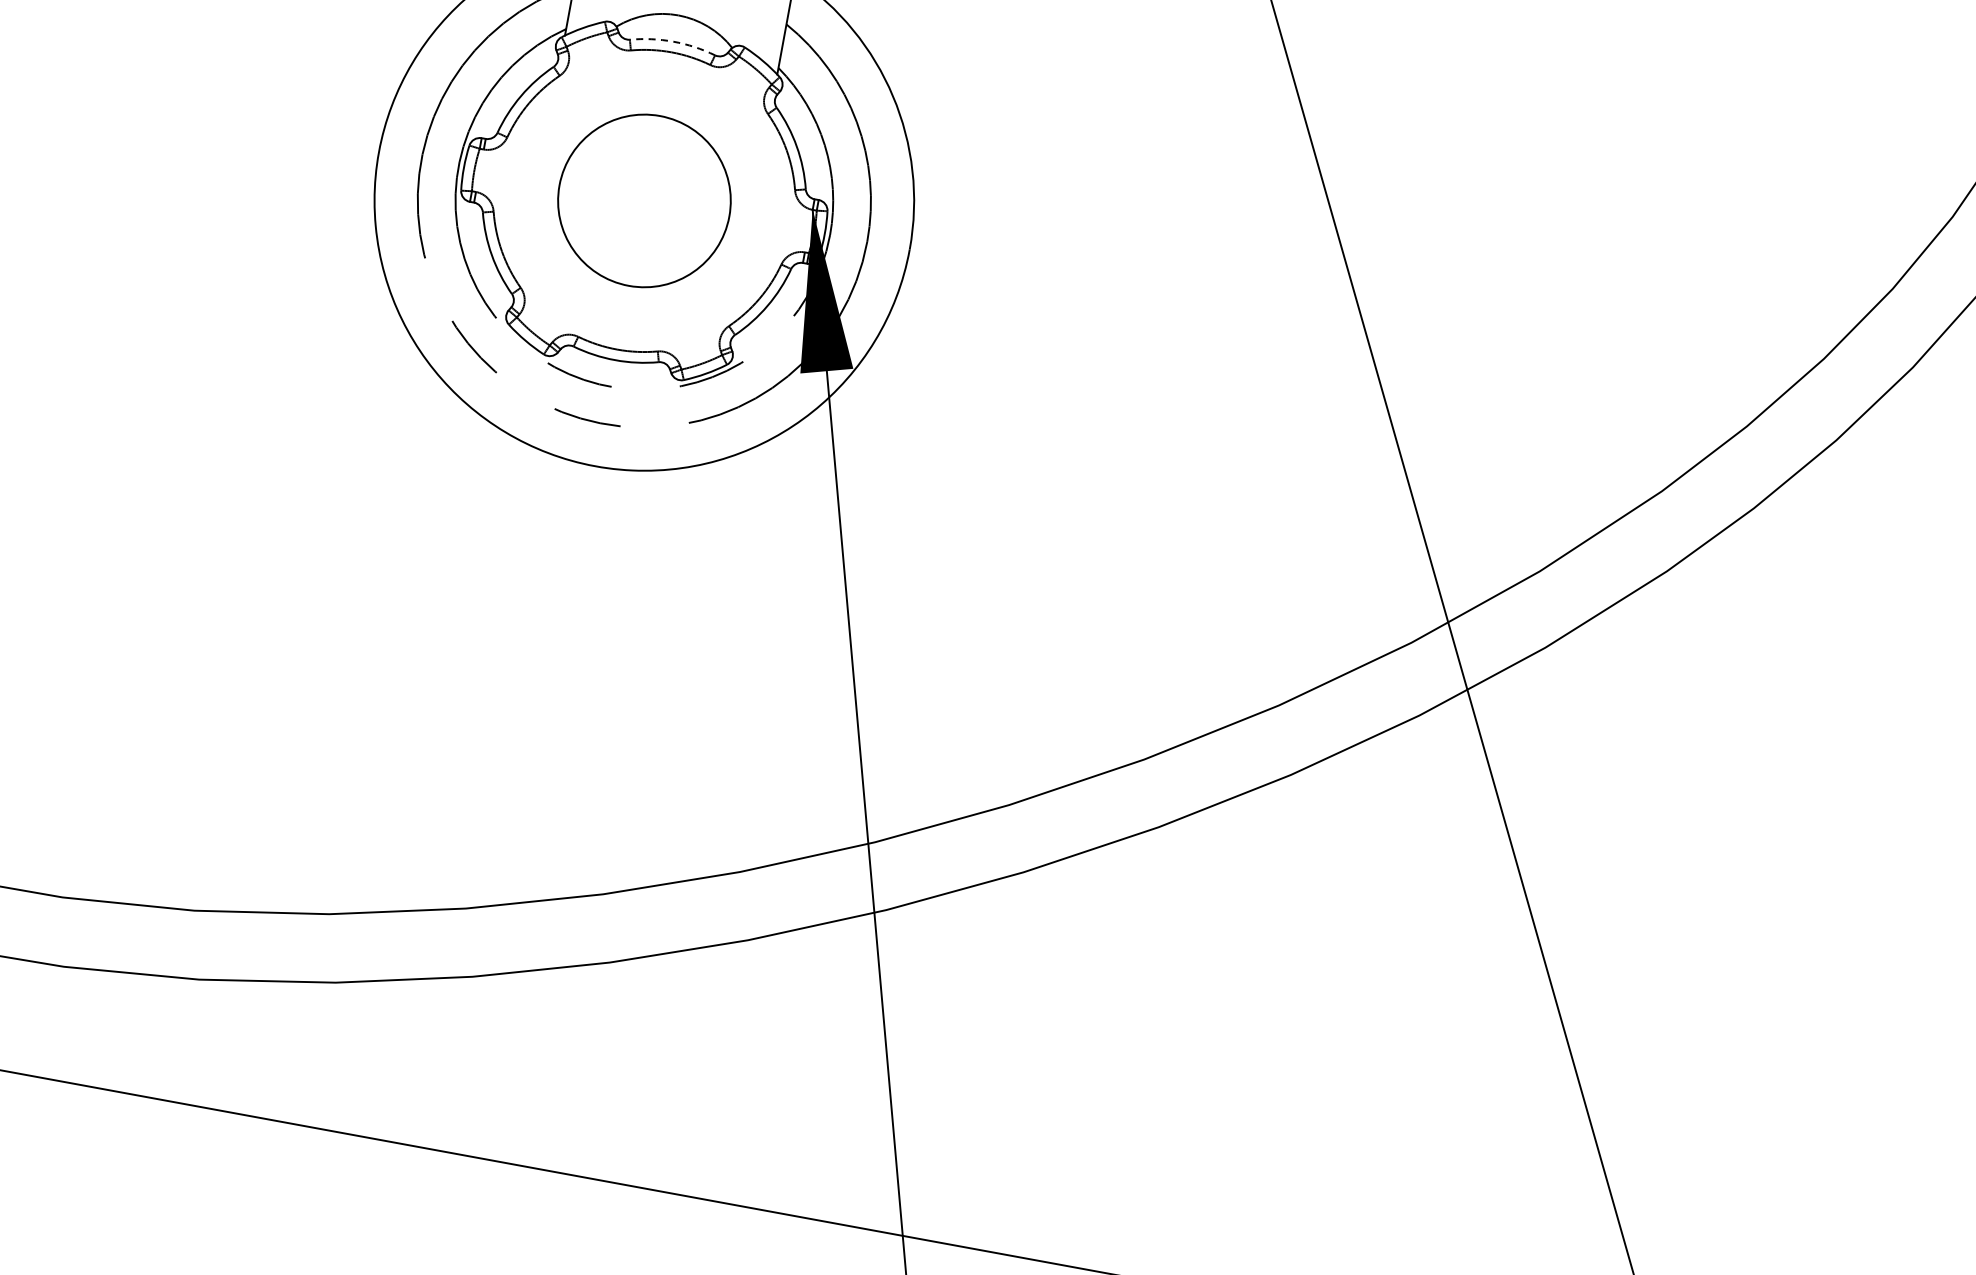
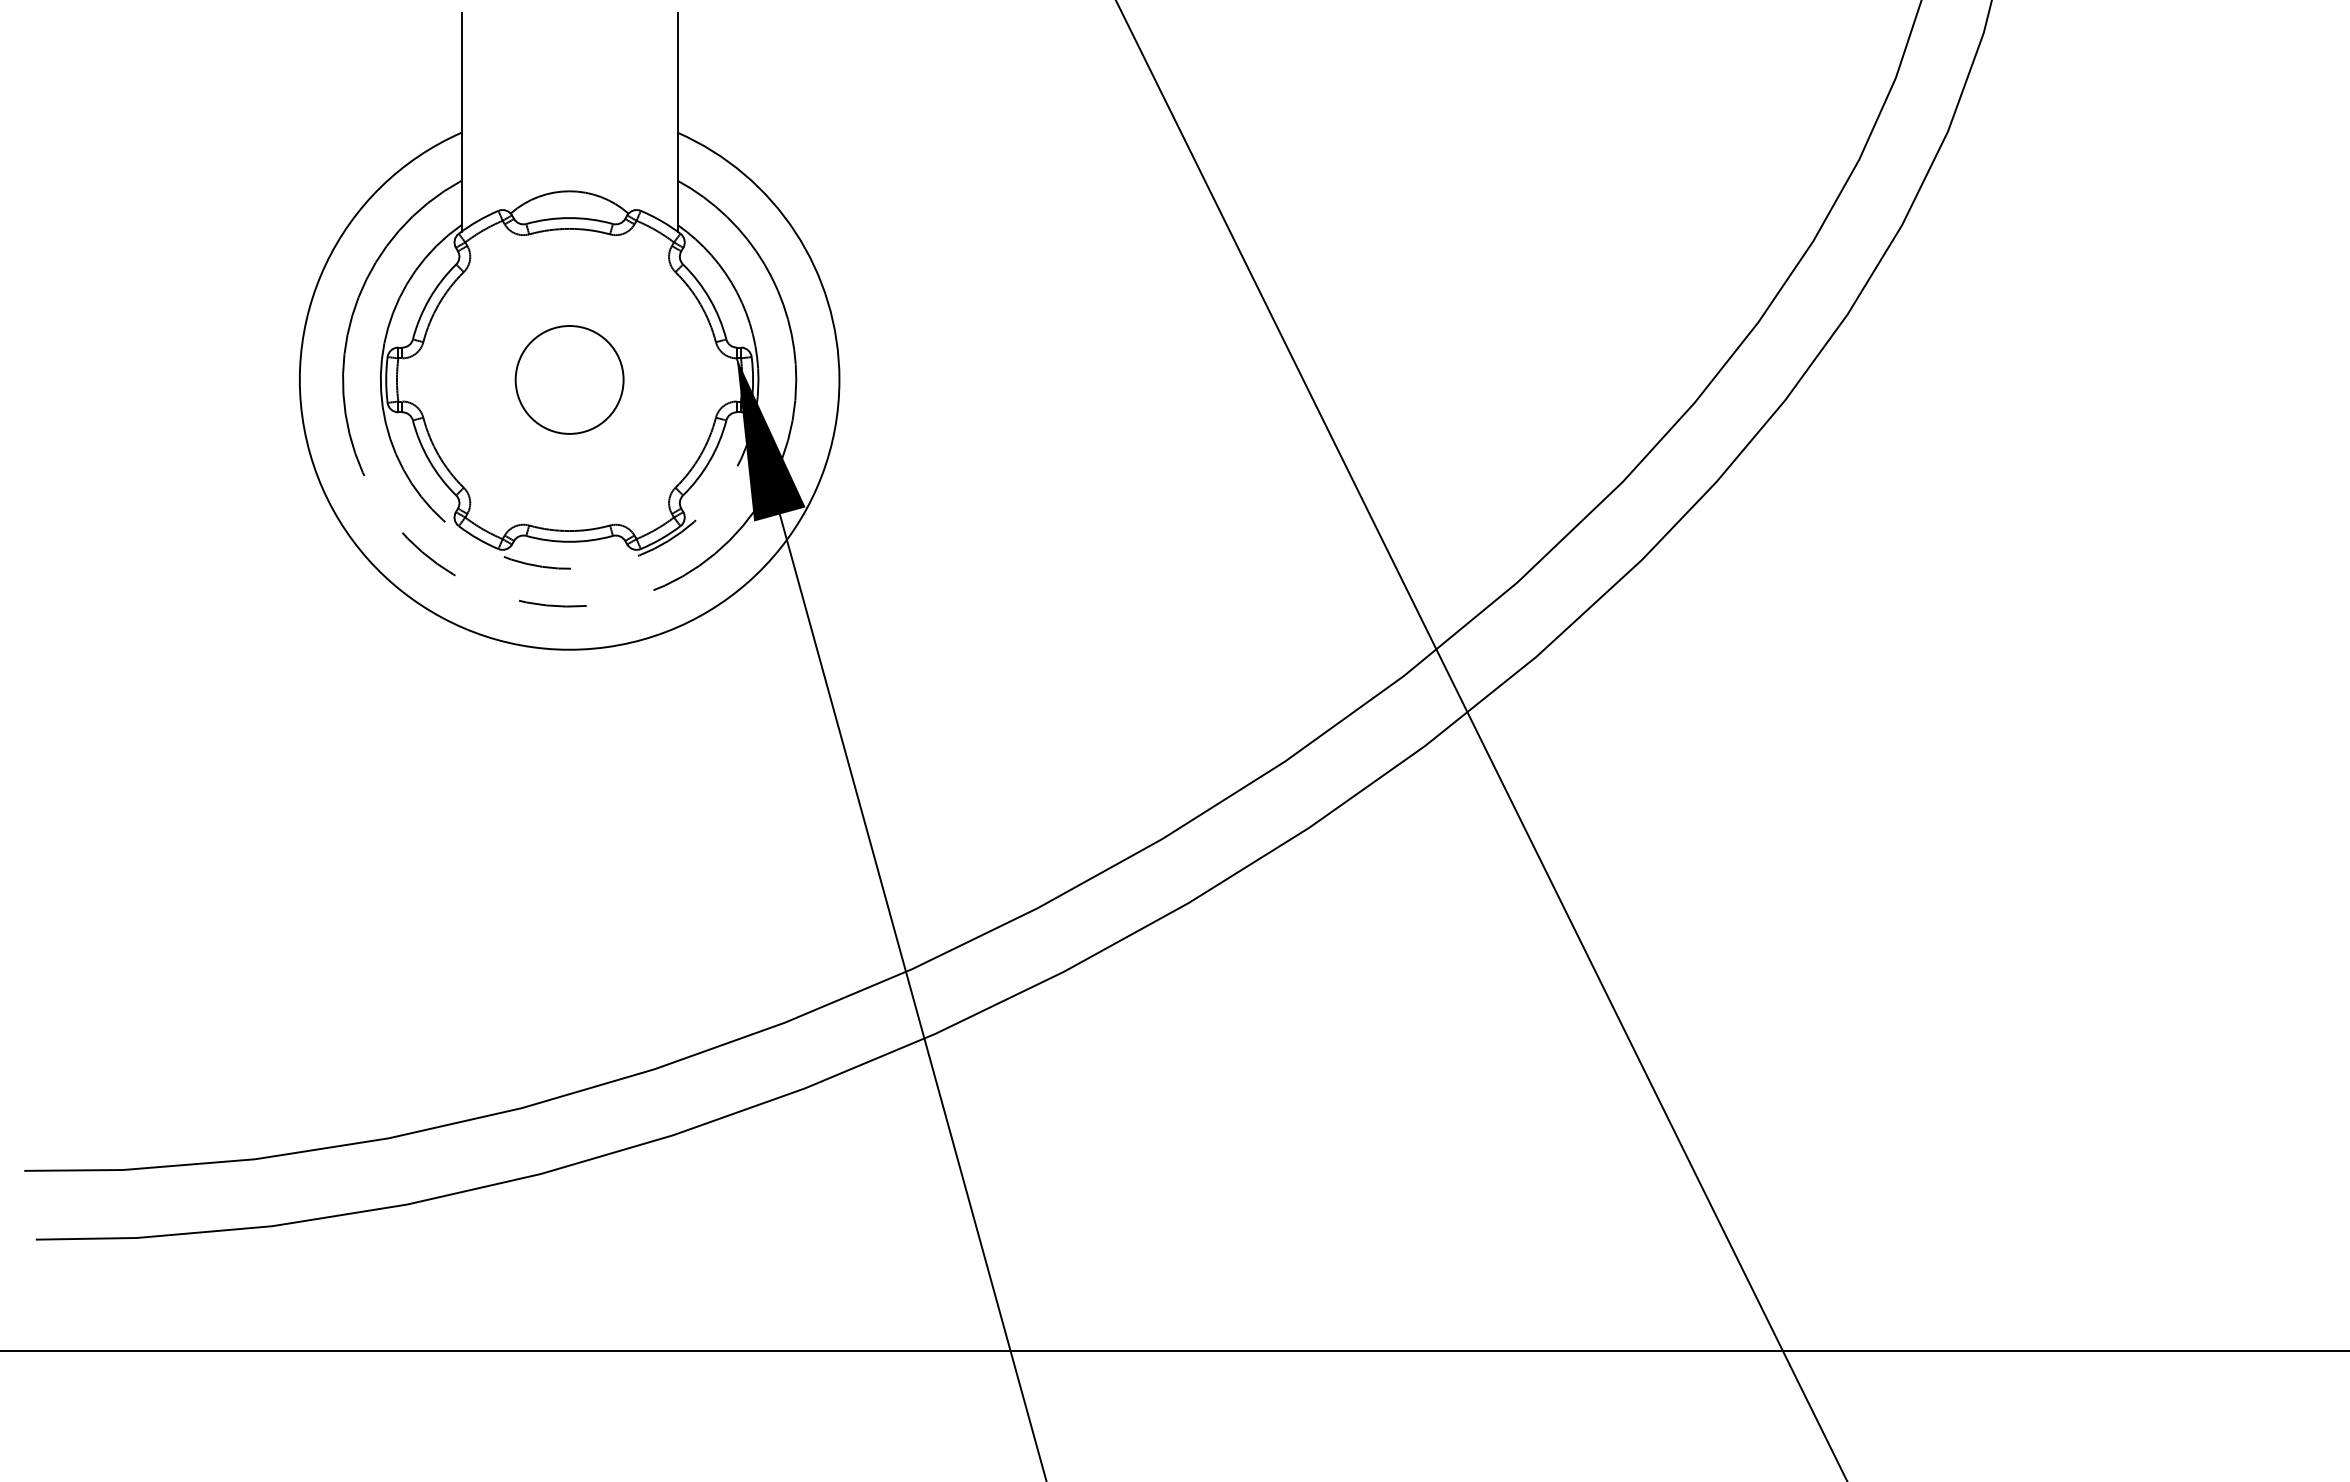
arc: (673, 42) -> (569, 218), dashed -> solid
circle: (644, 200) -> (569, 379), size x0.62

